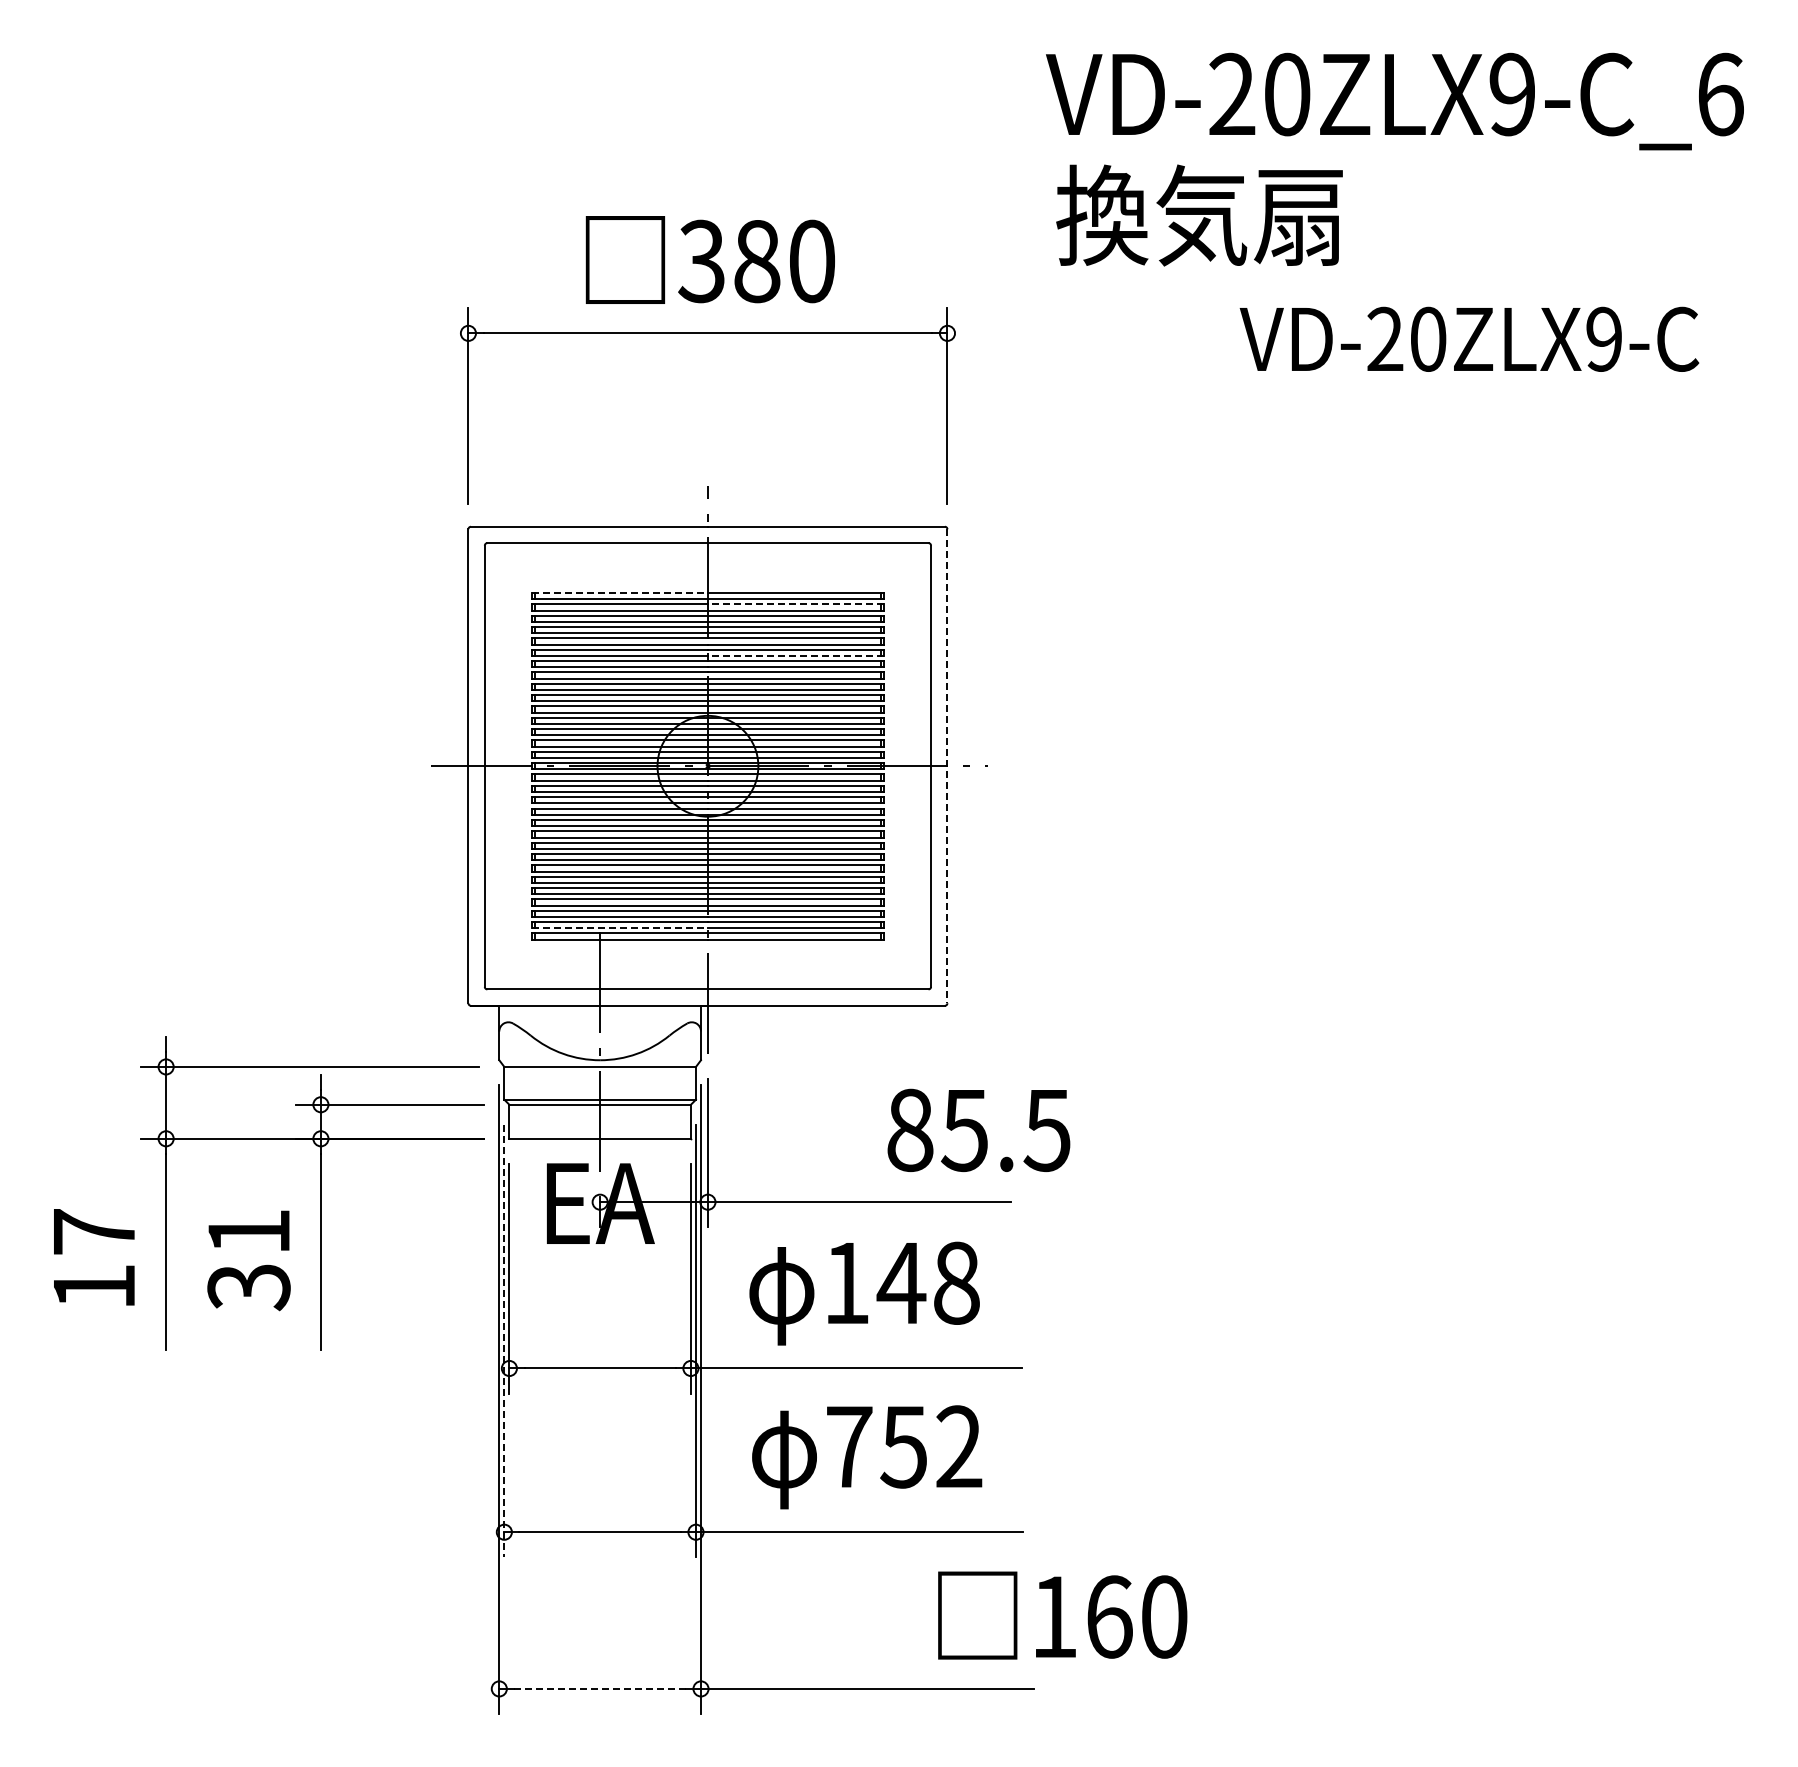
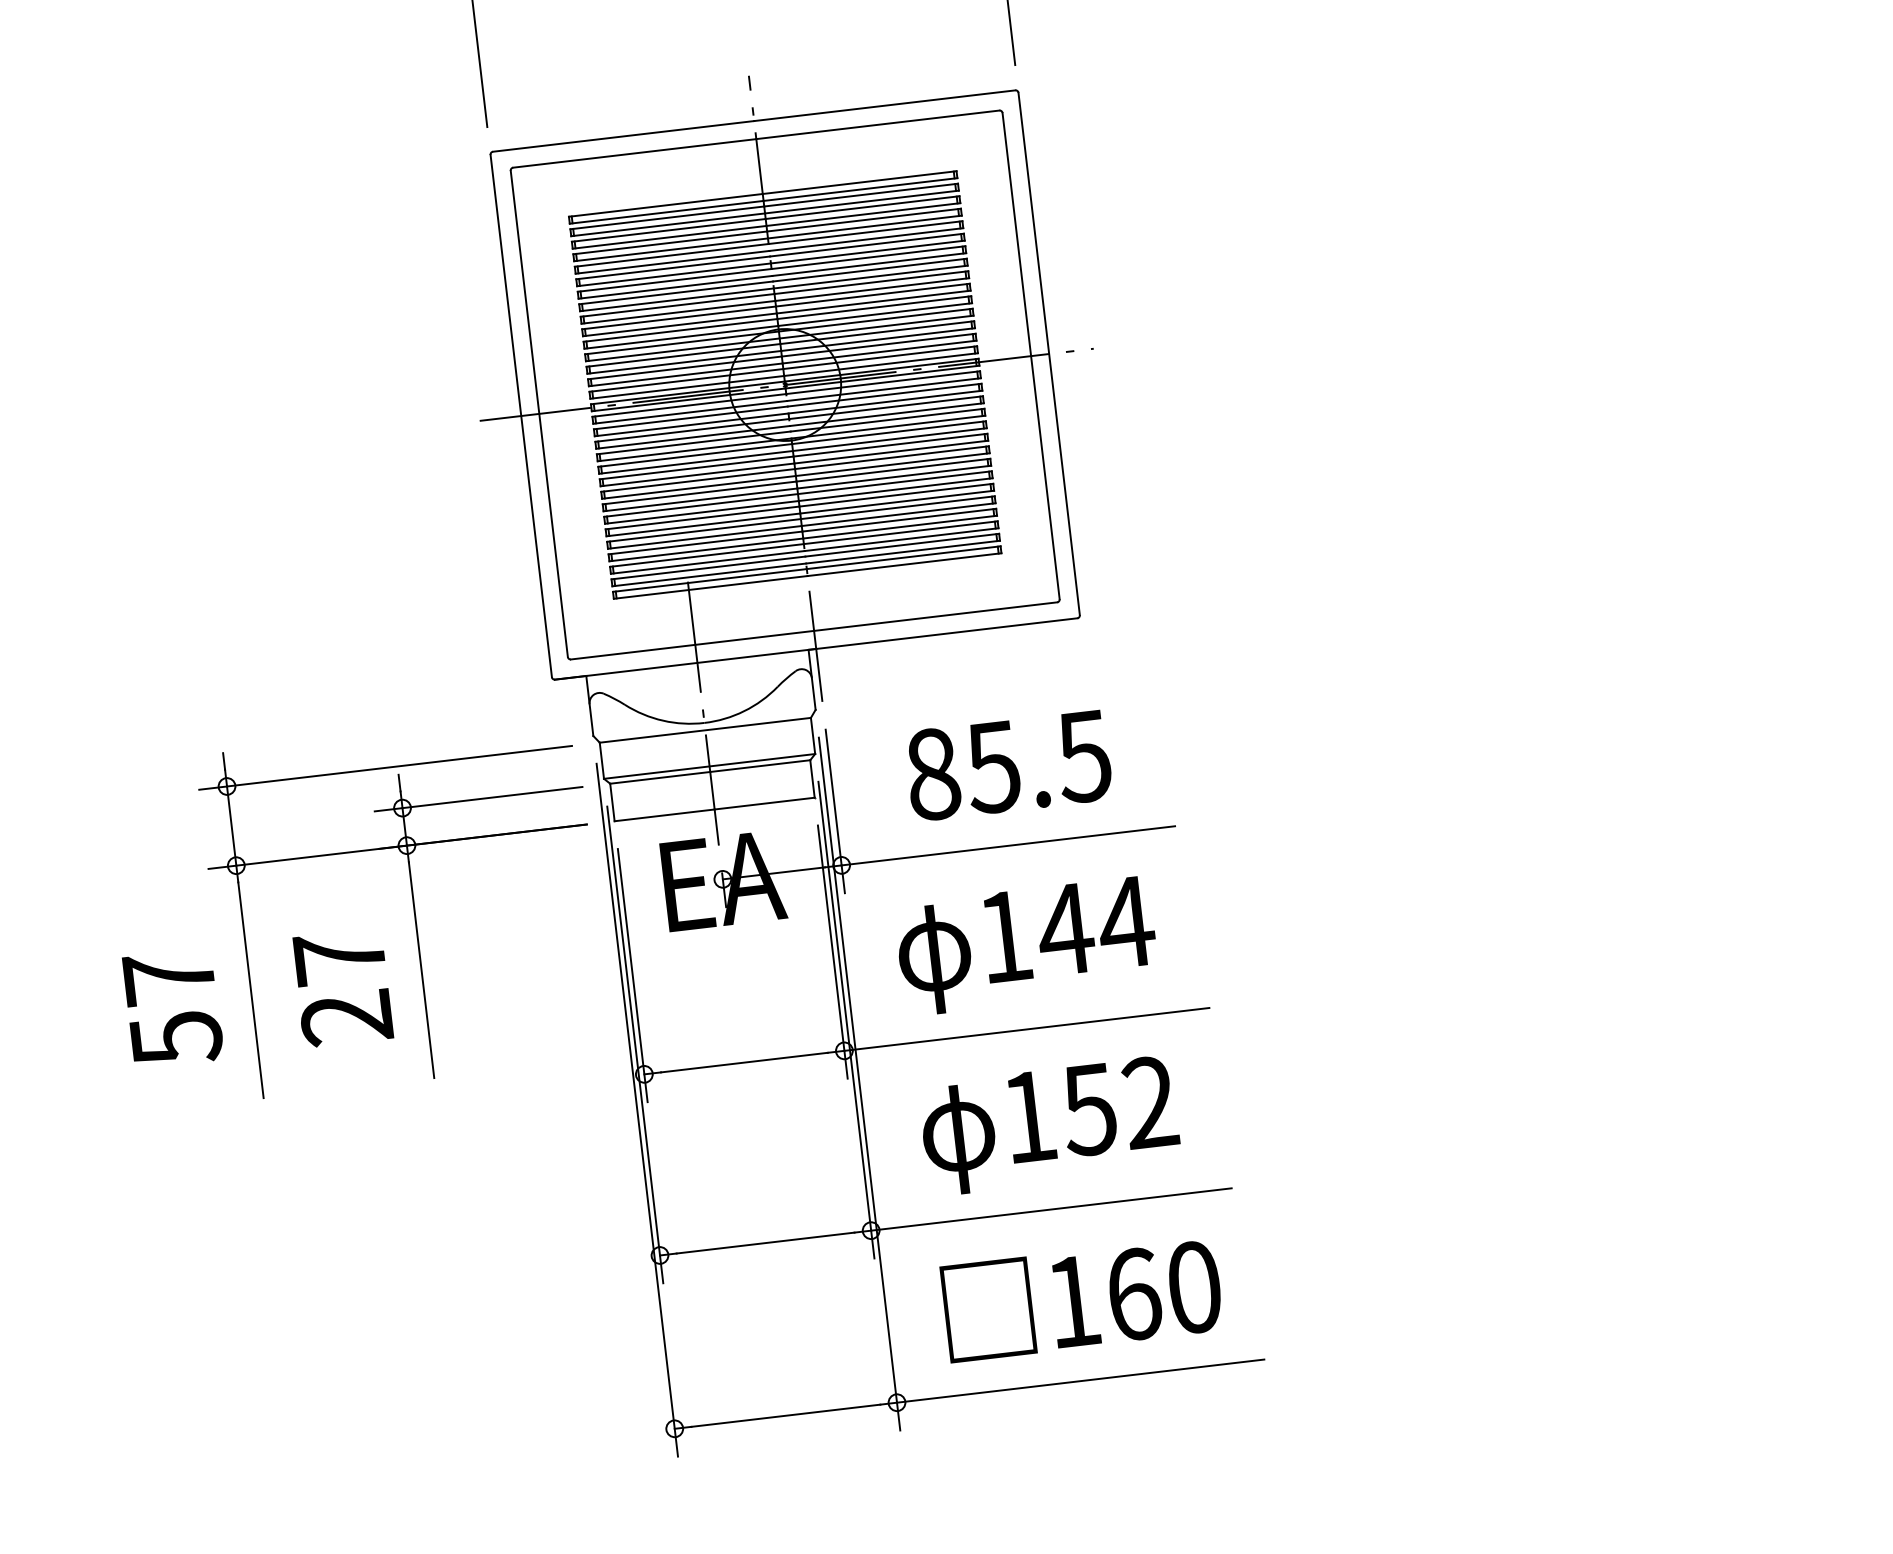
line: (620, 592) -> (666, 204), dashed -> solid
line: (795, 604) -> (860, 195), dashed -> solid
line: (795, 655) -> (867, 251), dashed -> solid
line: (947, 766) -> (1049, 354), dashed -> solid
line: (620, 928) -> (709, 575), dashed -> solid
text: (978, 1129) -> (1008, 764), moved
text: (248, 1260) -> (342, 989), 31 -> 27
text: (956, 1282) -> (1125, 921), 148 -> 144
text: (94, 1287) -> (176, 1038), 17 -> 57
line: (504, 1341) -> (635, 1045), dashed -> solid
text: (849, 1446) -> (1029, 1116), 752 -> 152
text: (1062, 1615) -> (1081, 1298), moved
line: (600, 1688) -> (786, 1415), dashed -> solid

